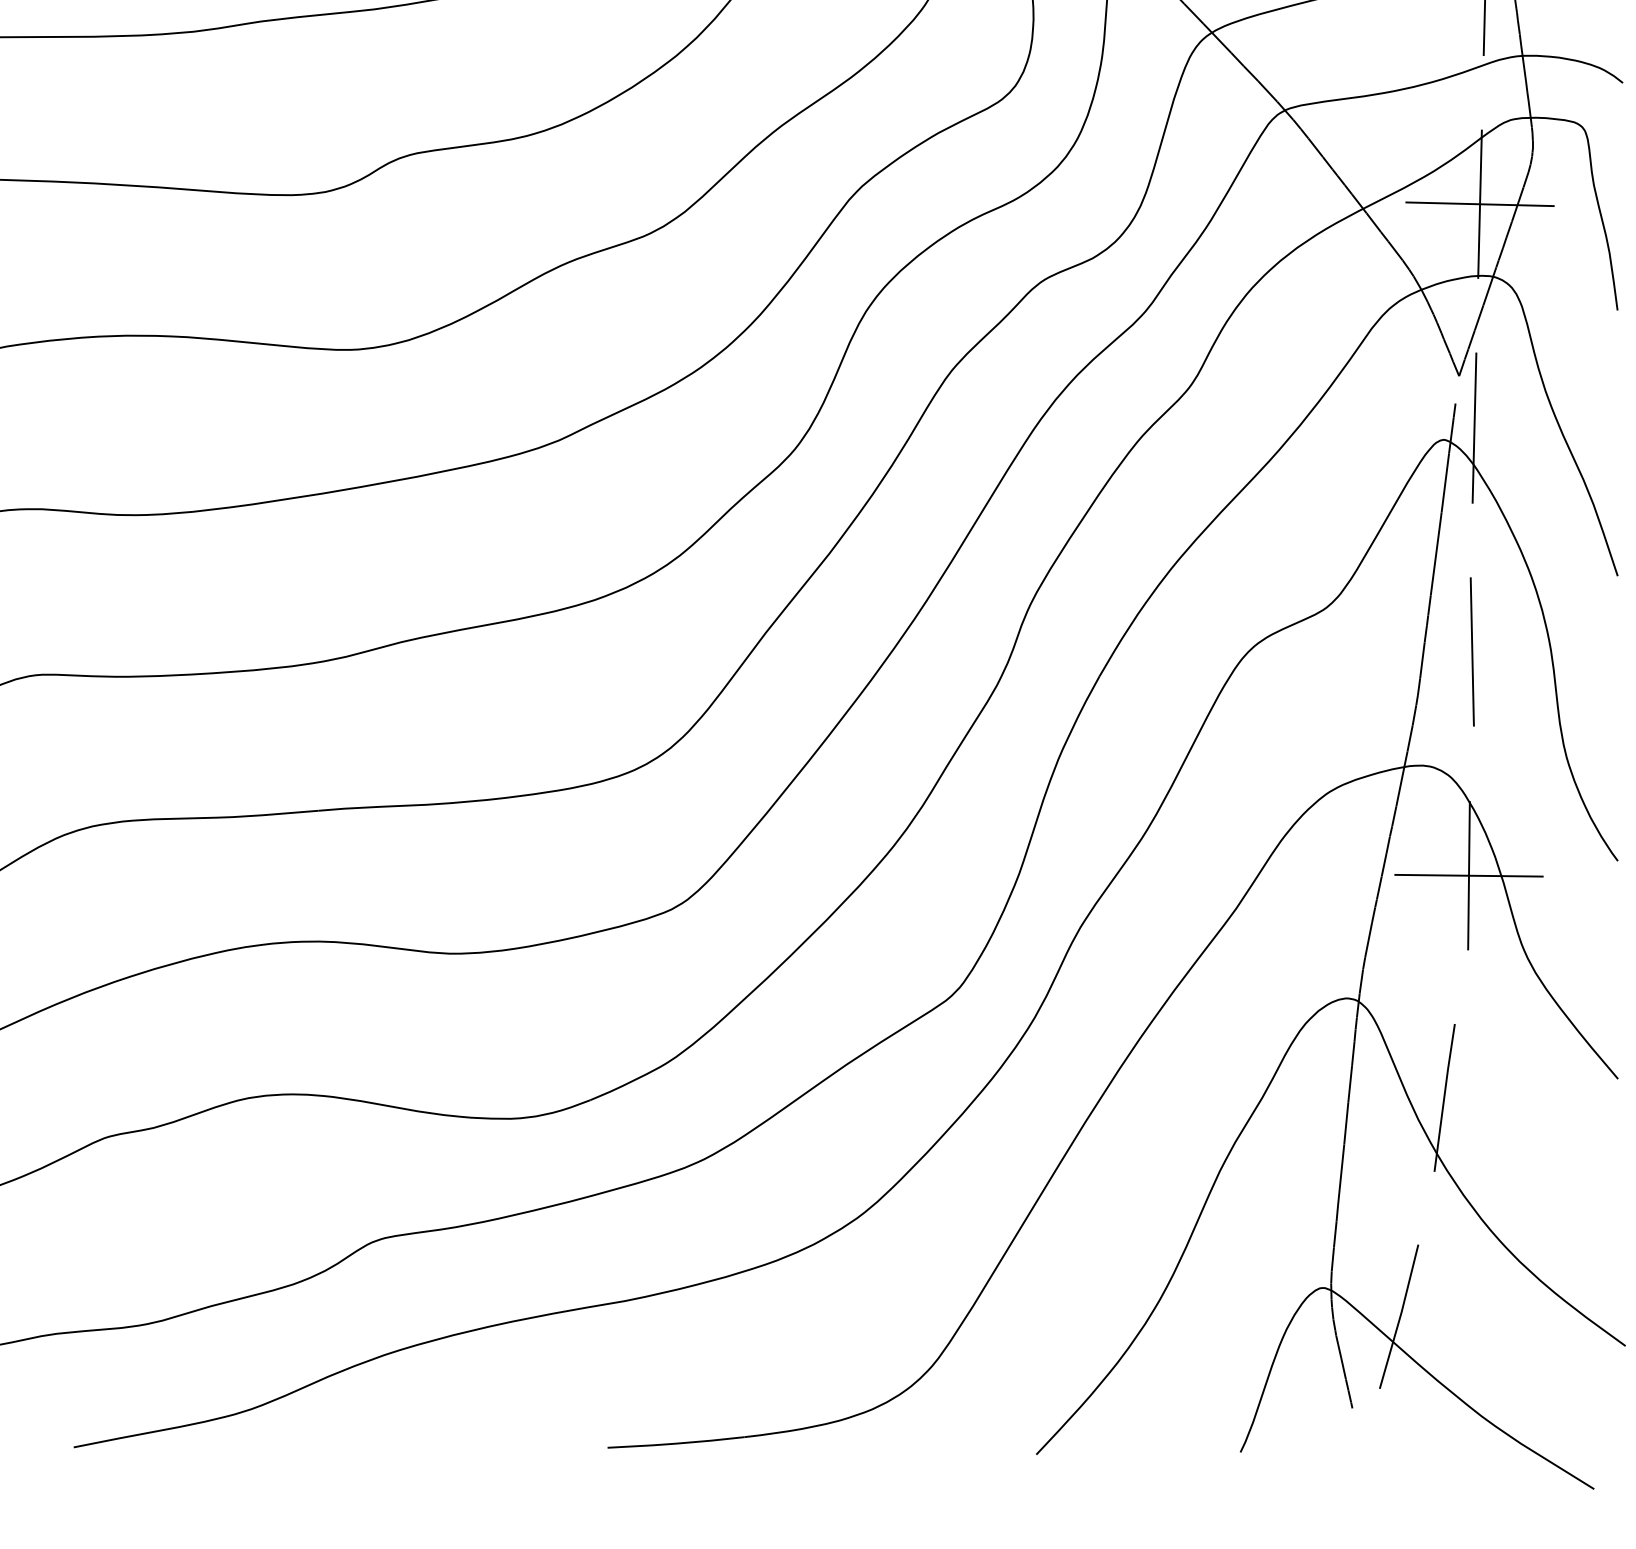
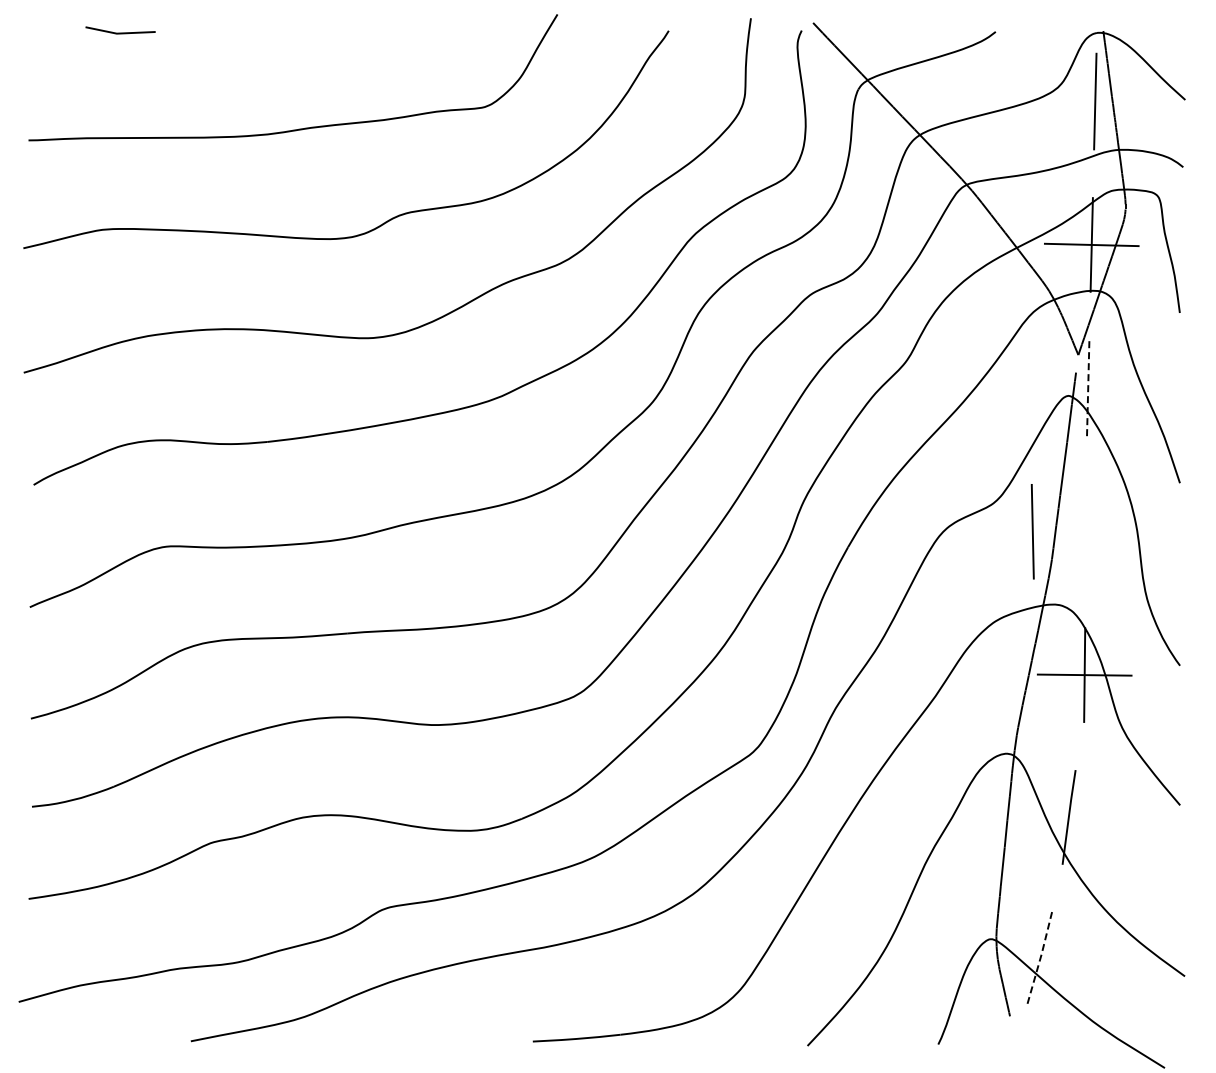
line: (1474, 428) -> (1088, 388), solid -> dashed
line: (1471, 651) -> (1032, 531), moved
line: (1400, 1316) -> (1040, 957), solid -> dashed

